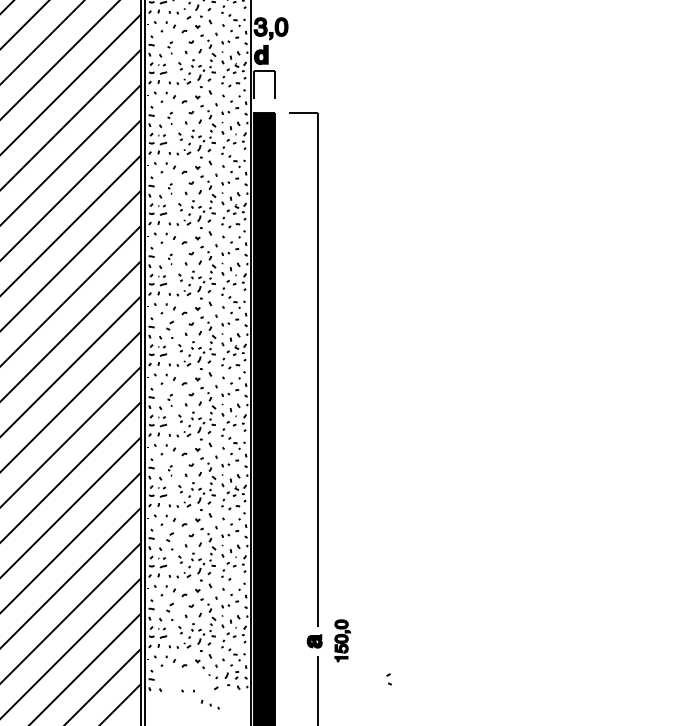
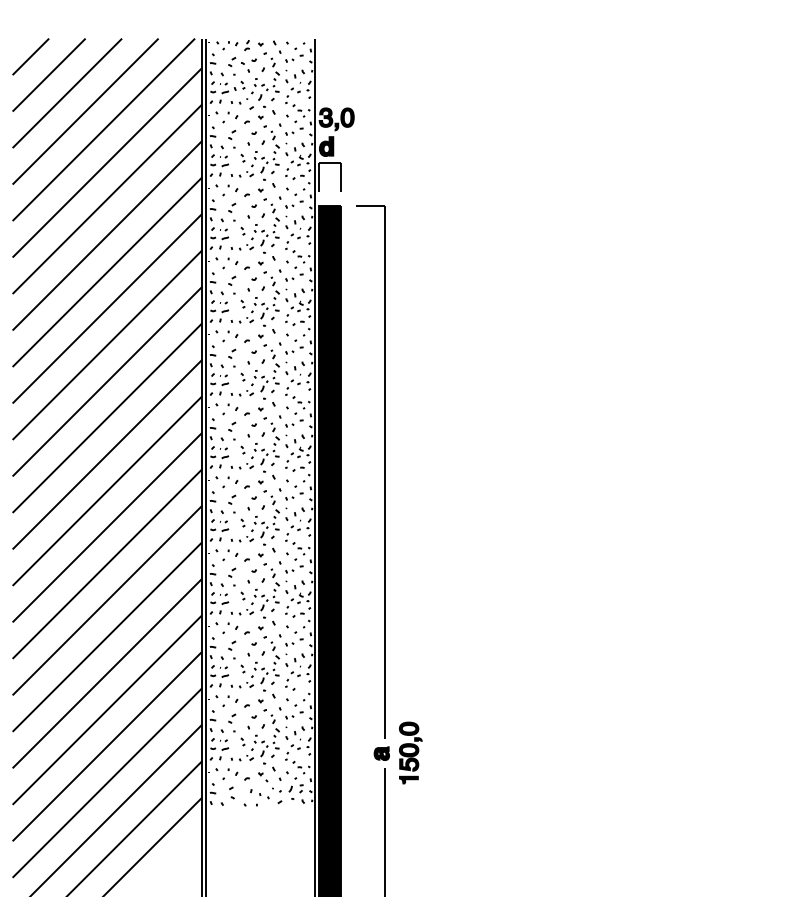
part: (170, 47) -> (232, 138), size x1.43
part: (170, 117) -> (232, 211), size x1.43
part: (170, 188) -> (232, 284), size x1.67
part: (170, 258) -> (232, 357), size x1.67
part: (170, 399) -> (232, 503), size x1.43
part: (170, 470) -> (232, 576), size x1.67
part: (342, 640) -> (410, 752), size x1.43
part: (388, 678) -> (231, 792), moved
part: (210, 705) -> (259, 794), moved

